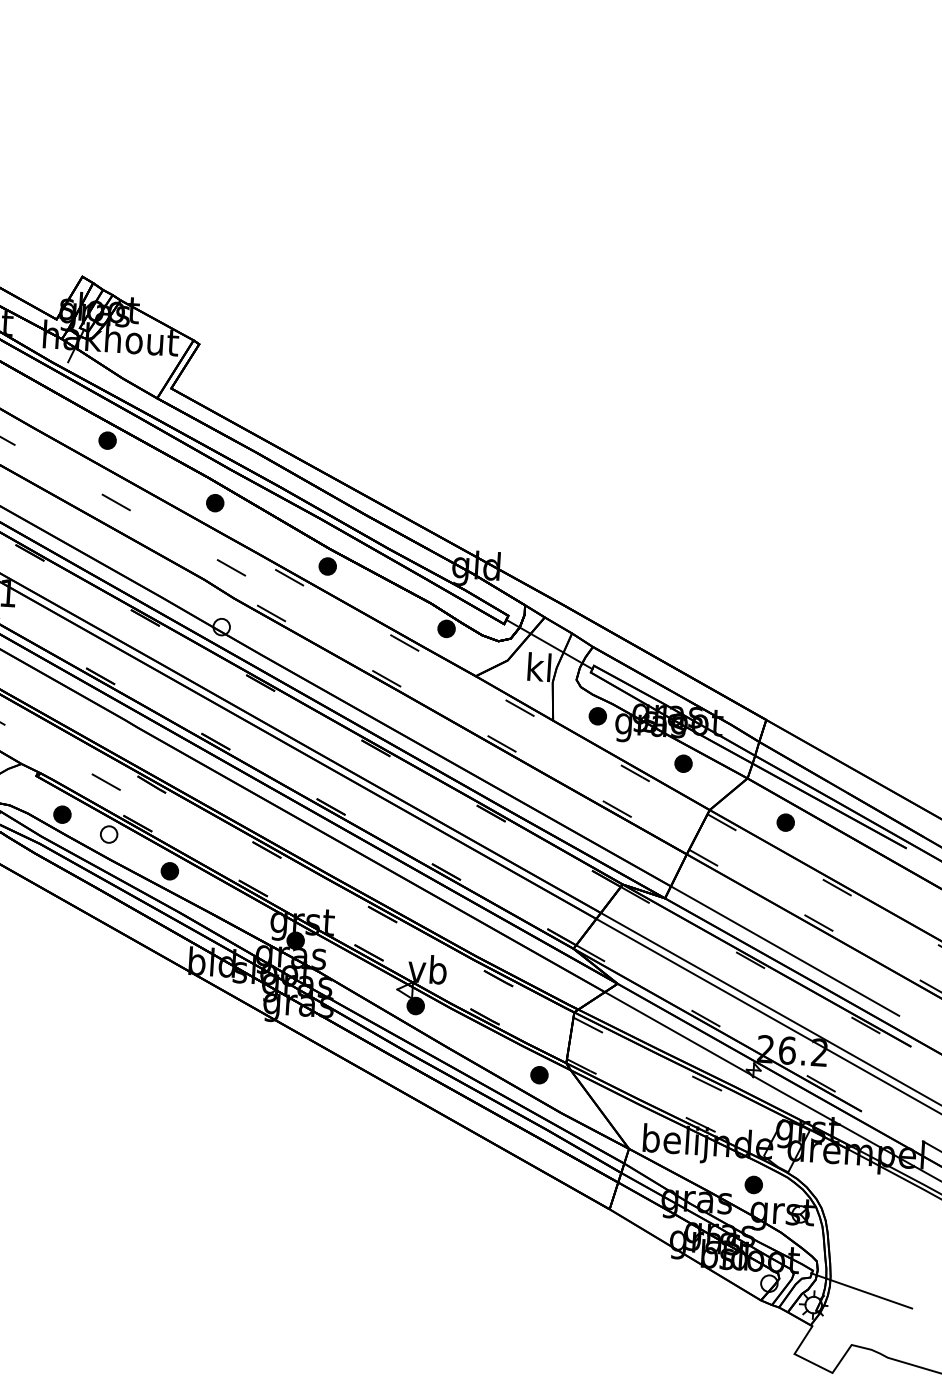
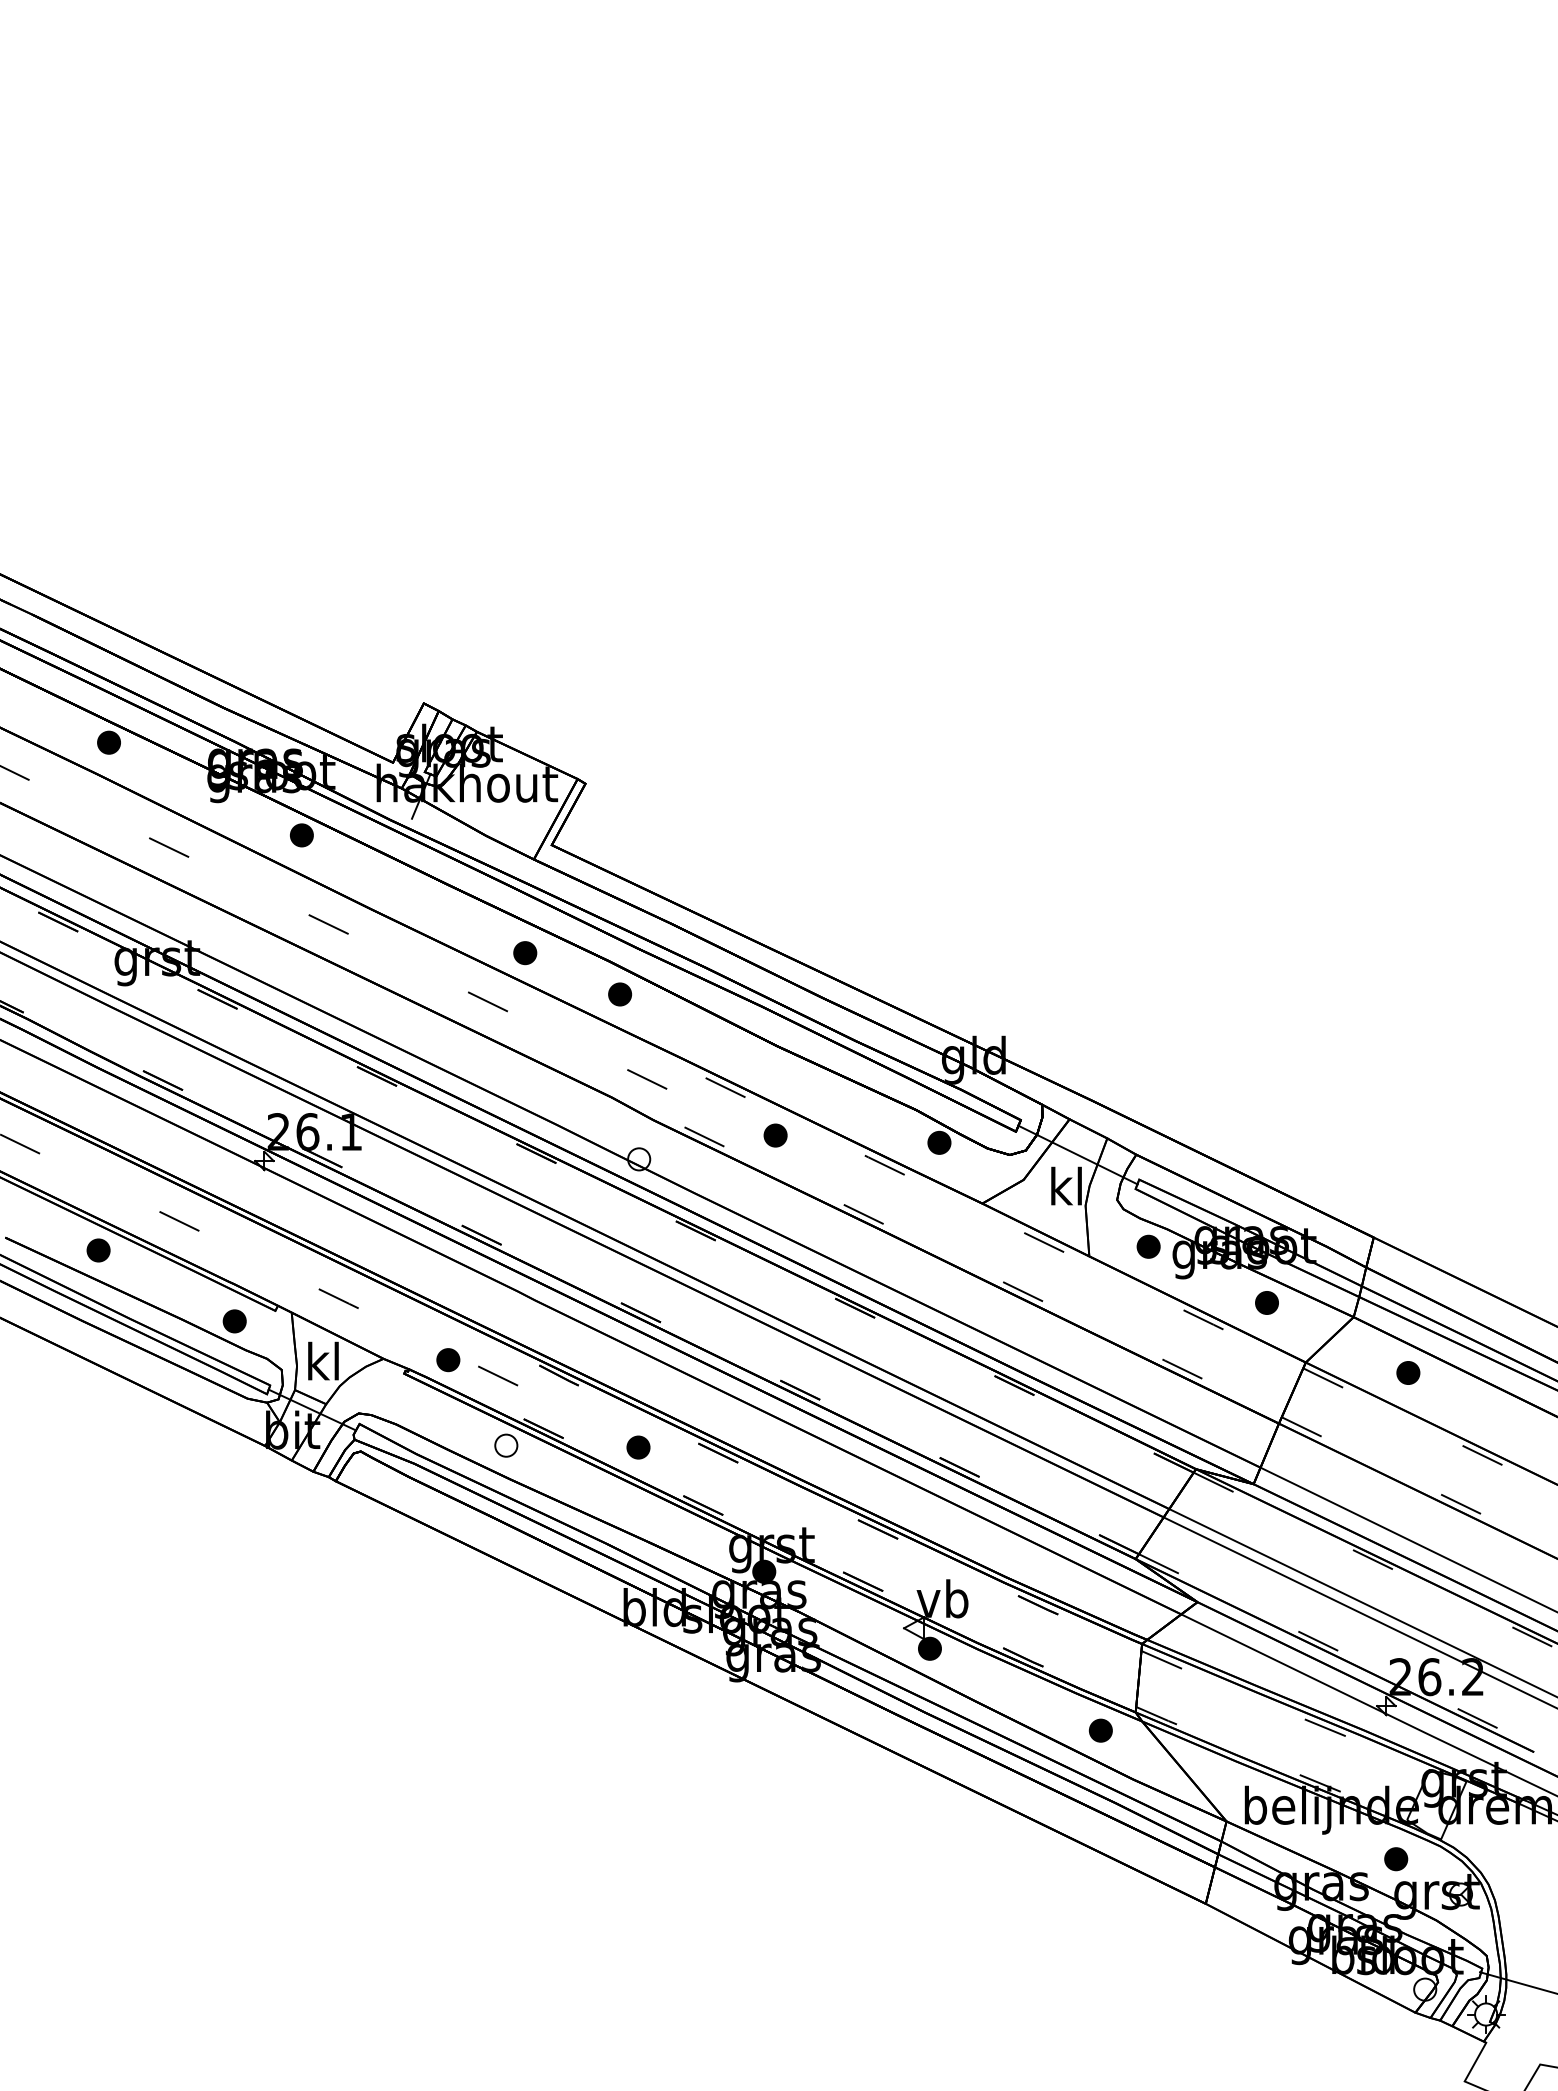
part: (107, 440) -> (525, 953), moved
part: (327, 566) -> (775, 1135), moved
part: (62, 815) -> (448, 1360), moved
part: (169, 871) -> (638, 1447), moved

